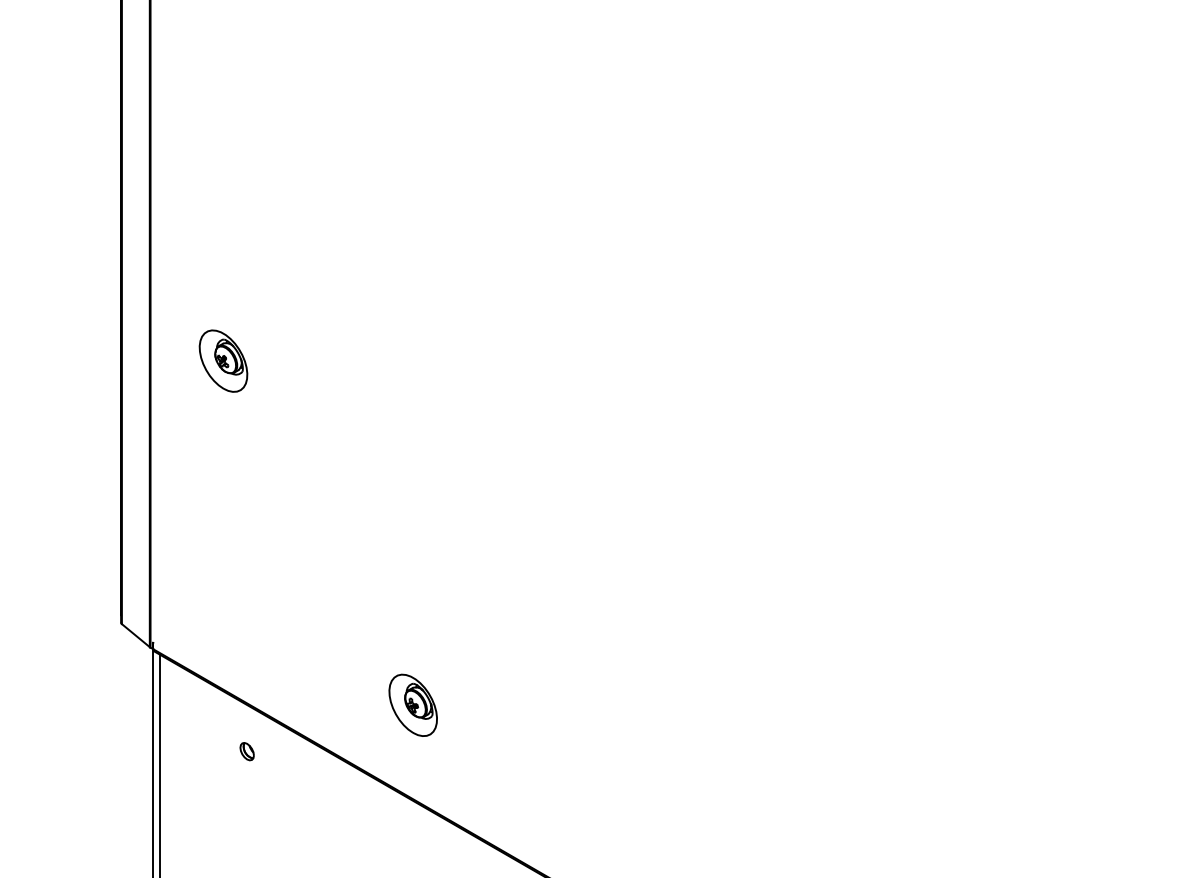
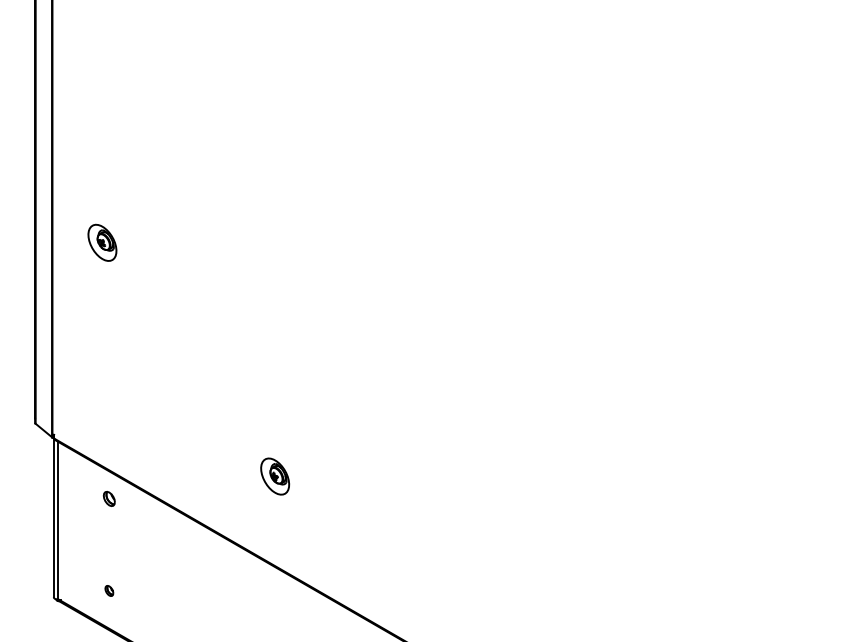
part: (223, 360) -> (102, 242), moved
part: (413, 705) -> (275, 476), moved
part: (247, 751) -> (109, 498), size x1.4

